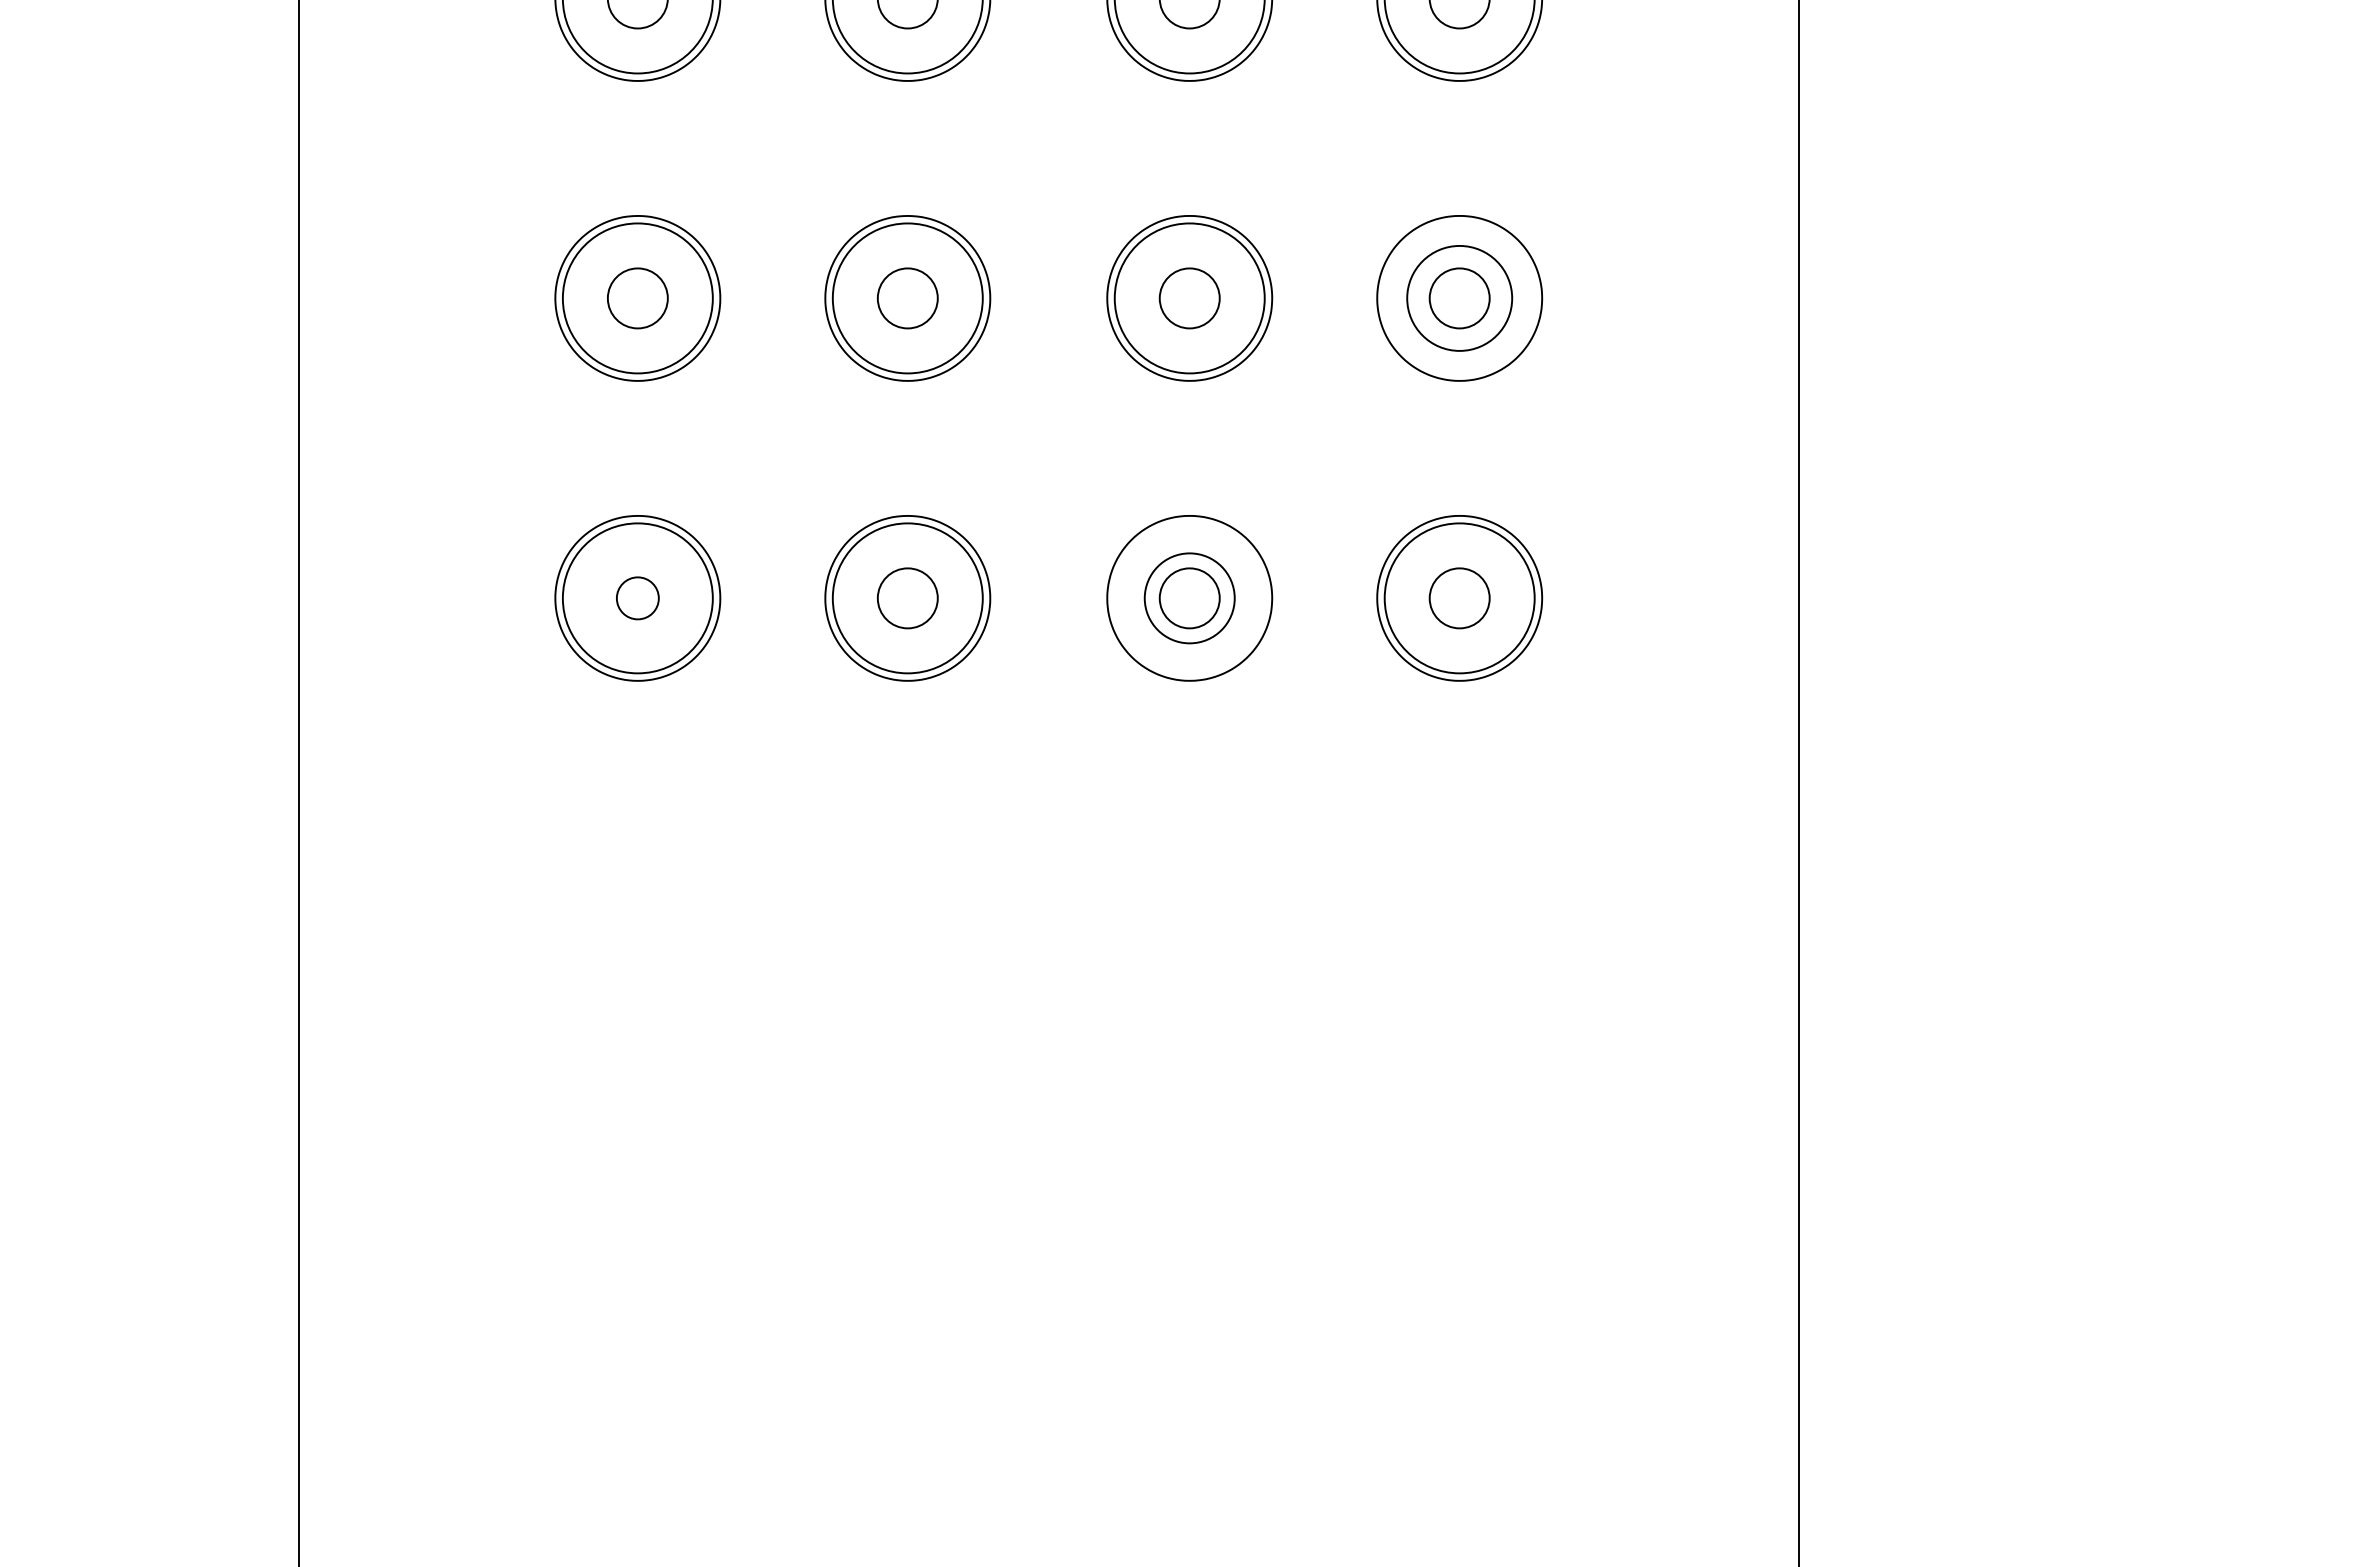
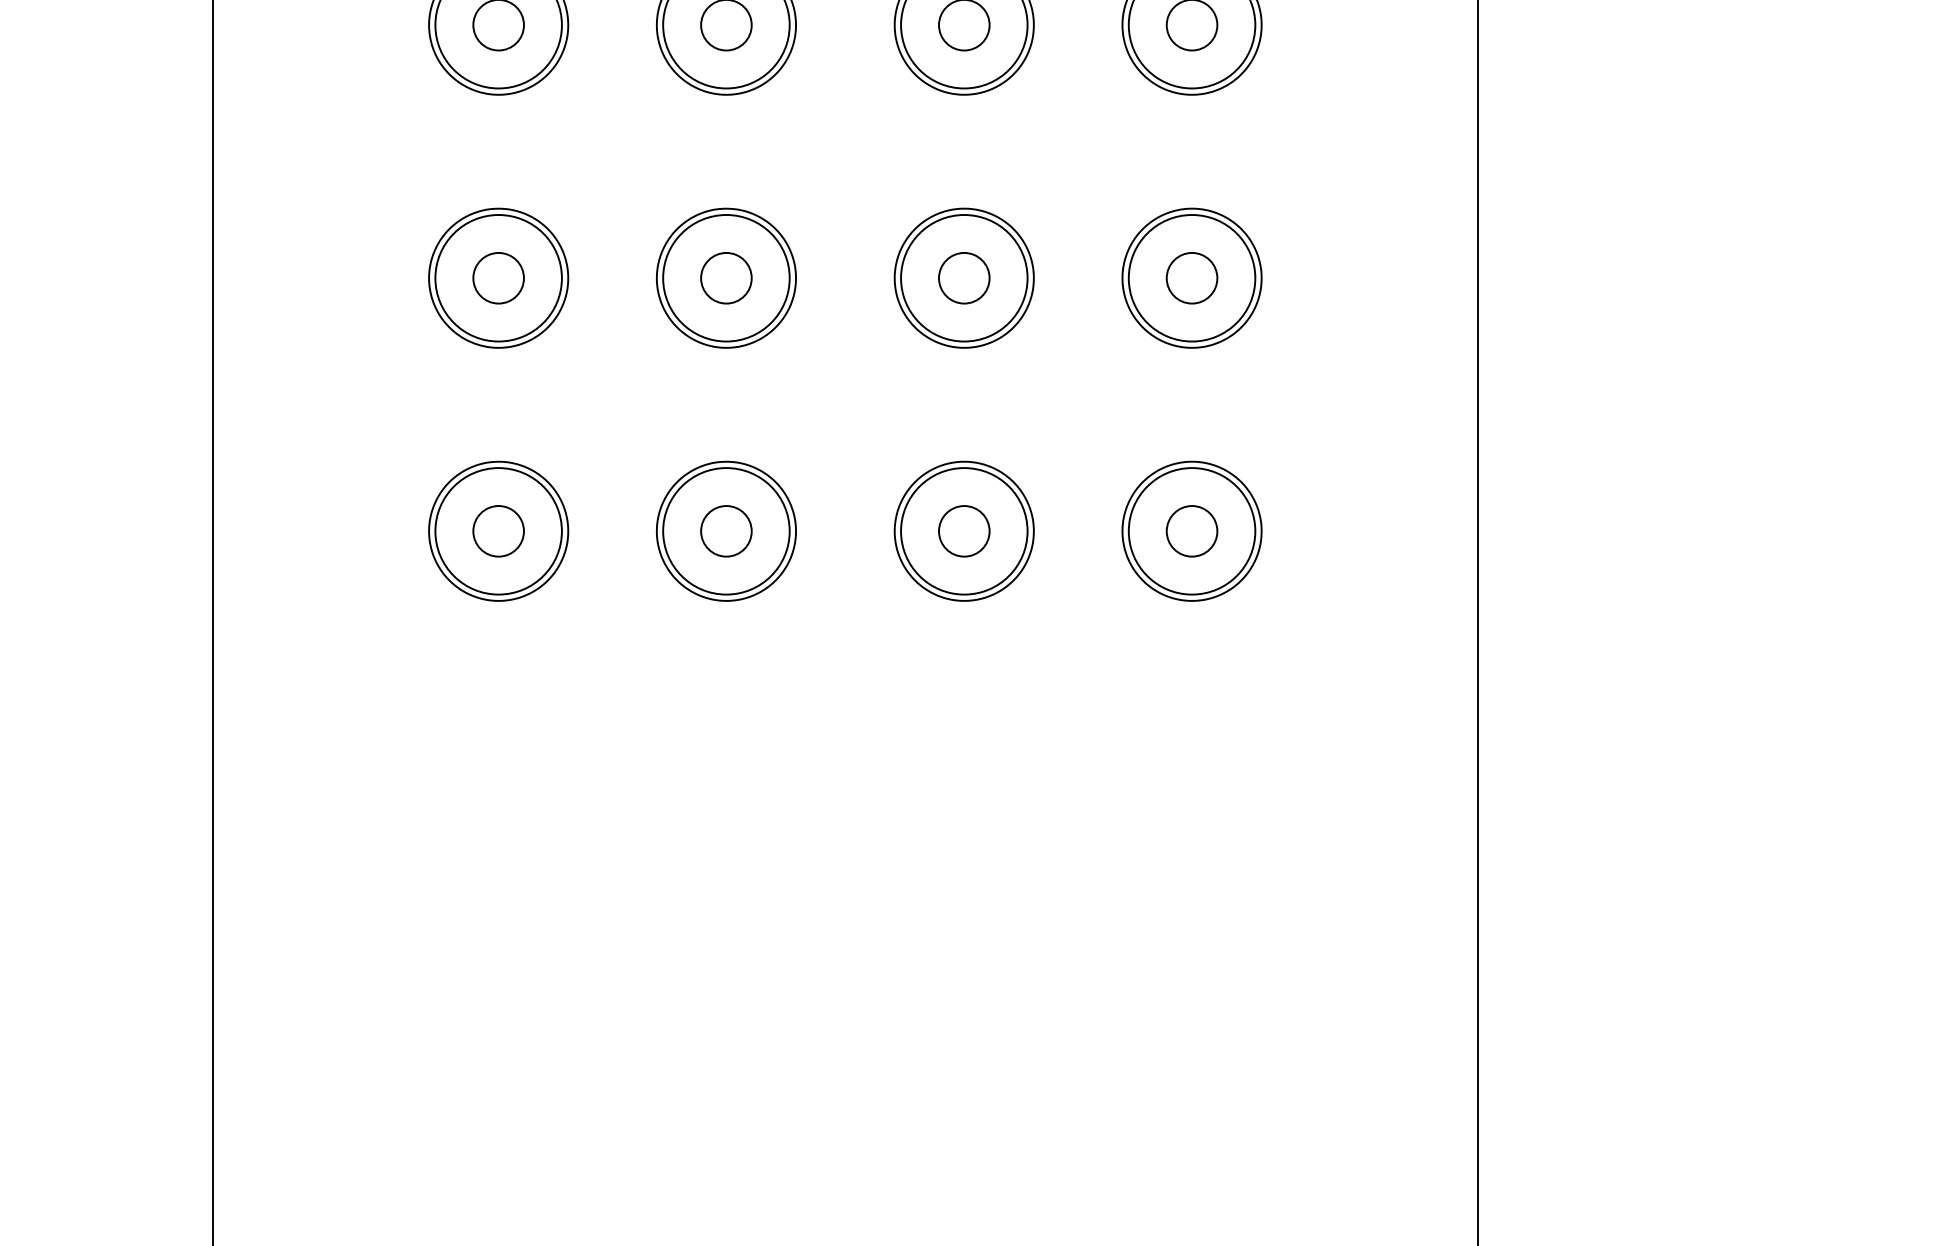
circle: (1459, 298) -> (1191, 278), size x1.43
circle: (637, 598) -> (498, 531), size x1.43
circle: (1189, 598) -> (964, 531), size x1.67

